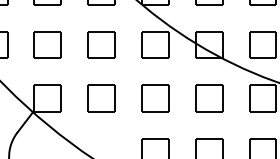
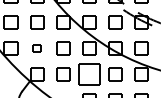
part: (48, 44) -> (37, 48), size x0.6
part: (155, 98) -> (89, 74), size x1.6

